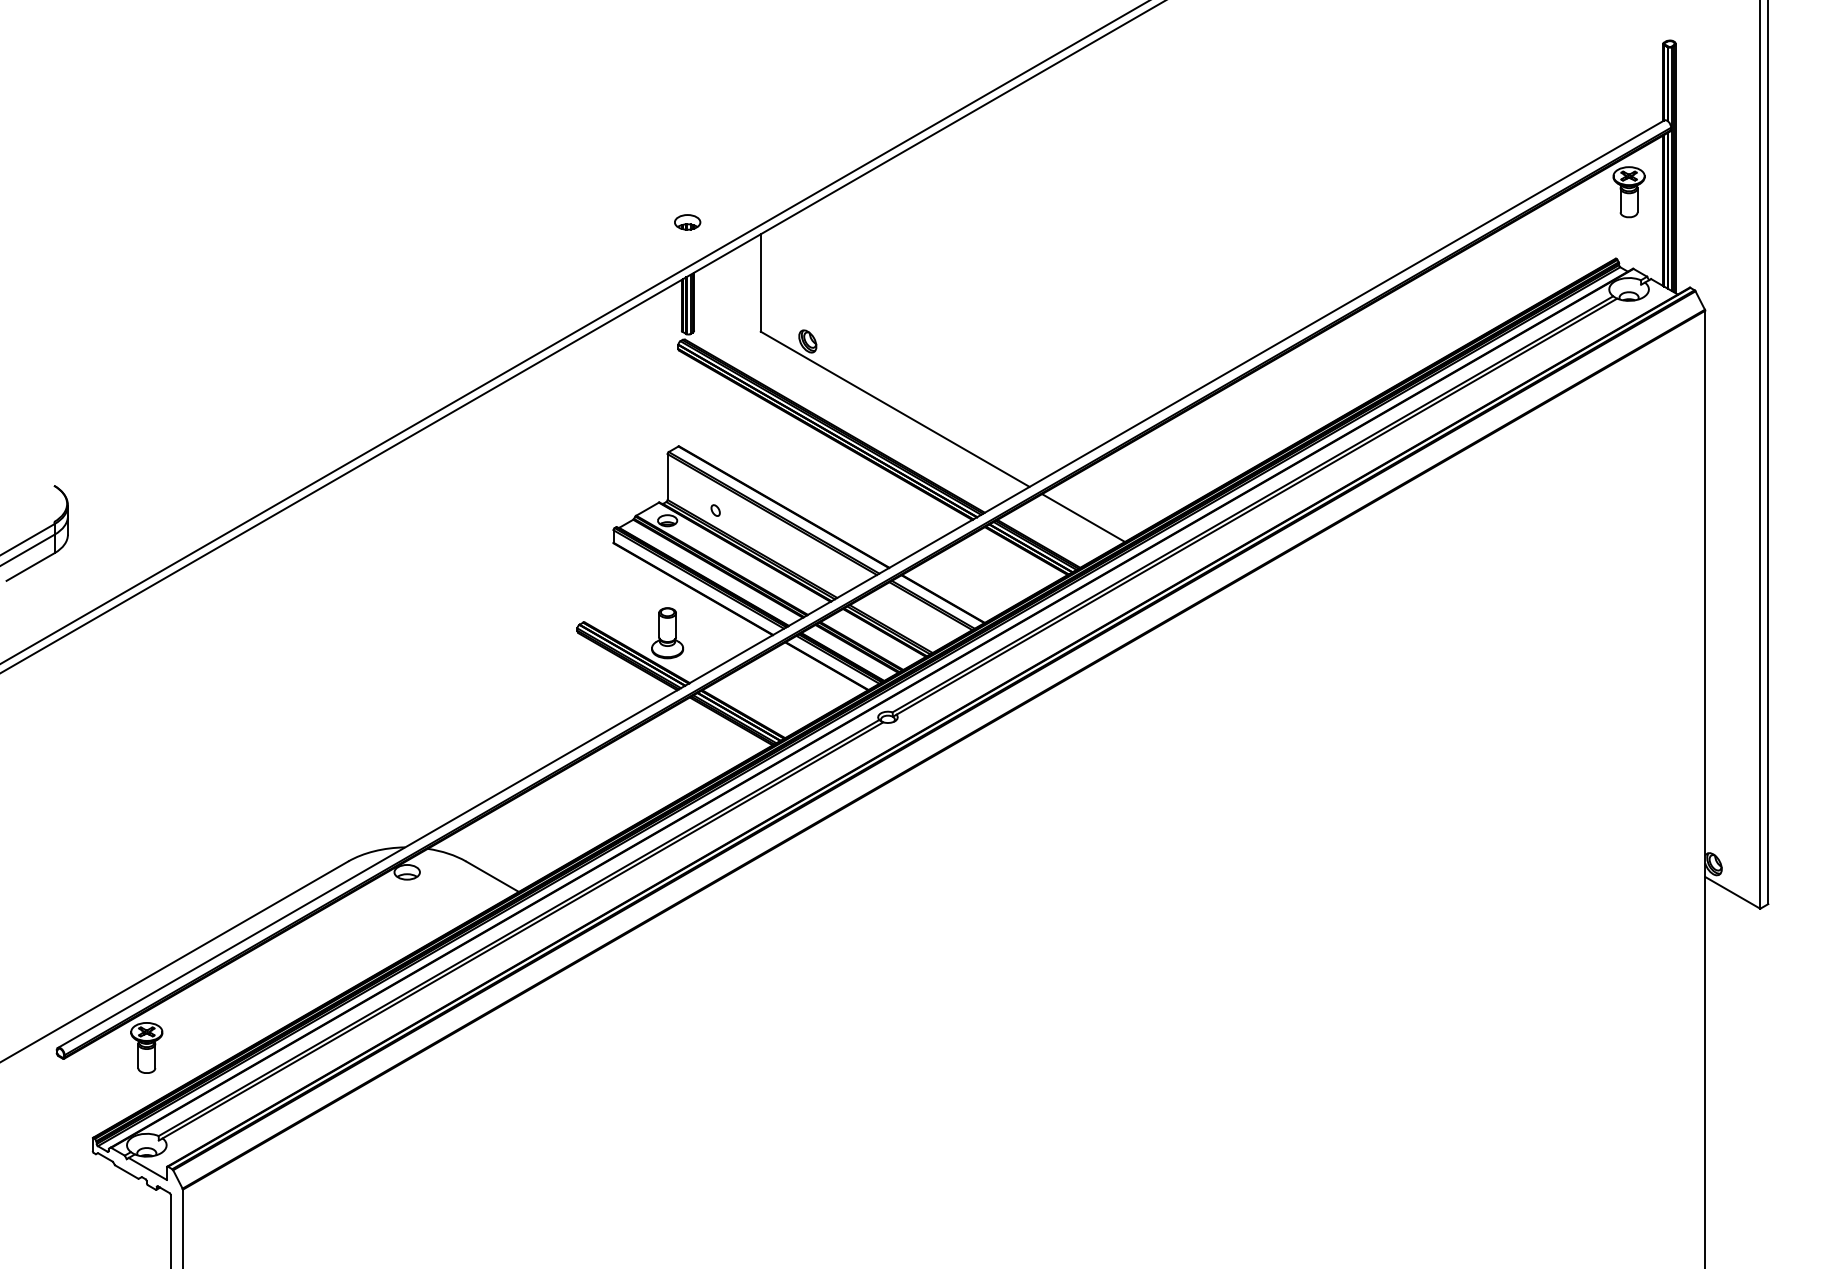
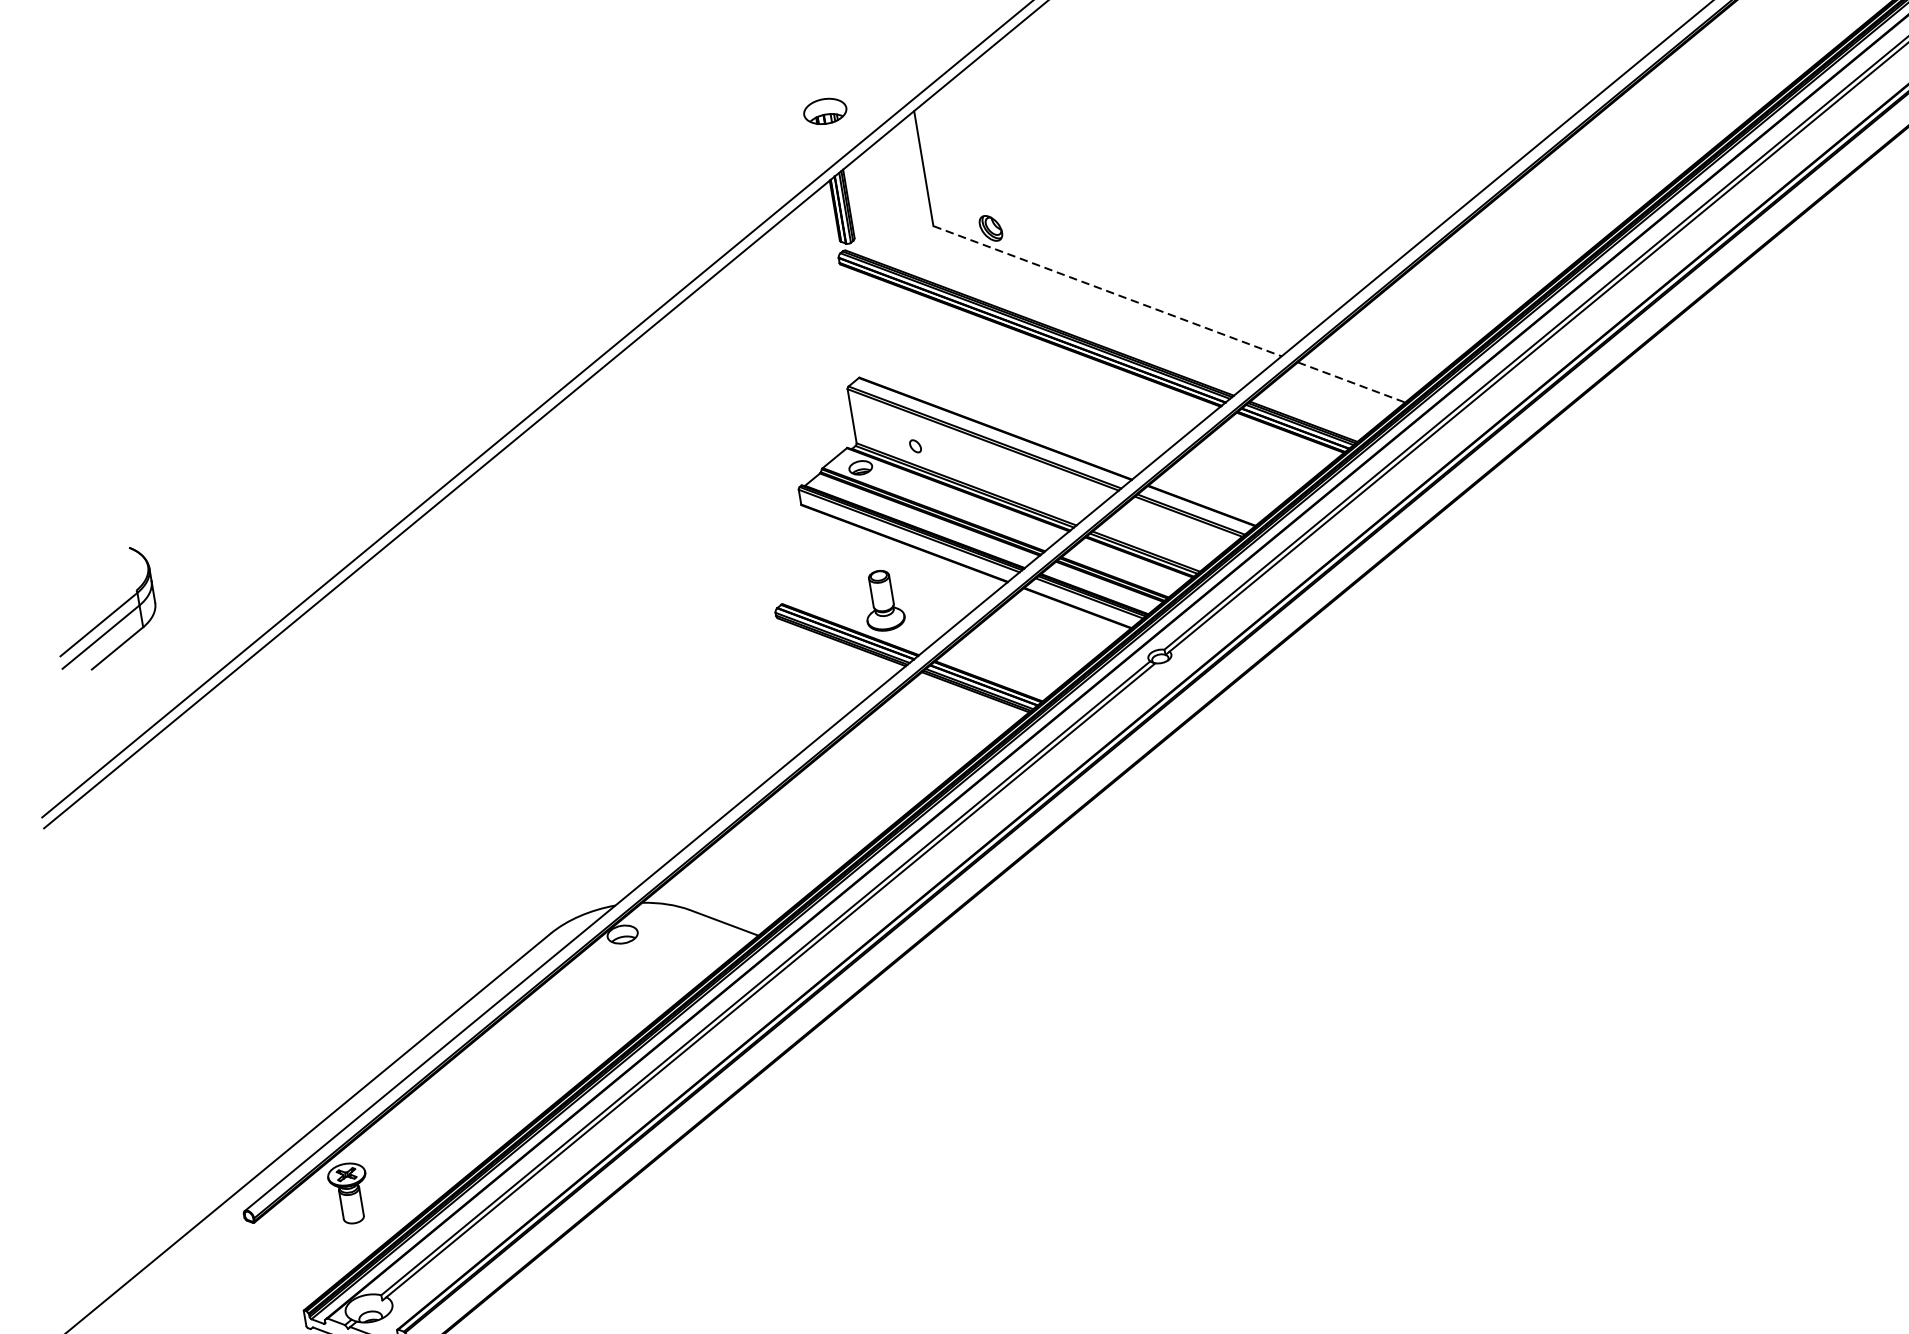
part: (687, 222) -> (825, 111), size x1.4
line: (895, 409) -> (1107, 291), solid -> dashed
line: (1083, 518) -> (1351, 382), solid -> dashed

